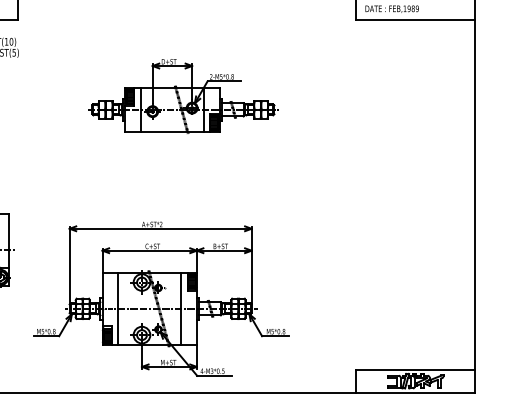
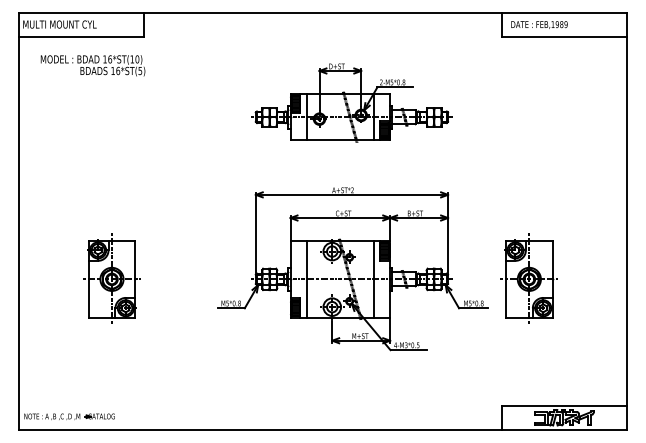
part: (182, 95) -> (351, 102), moved
part: (381, 249) -> (528, 278), added
part: (161, 299) -> (352, 269), moved

